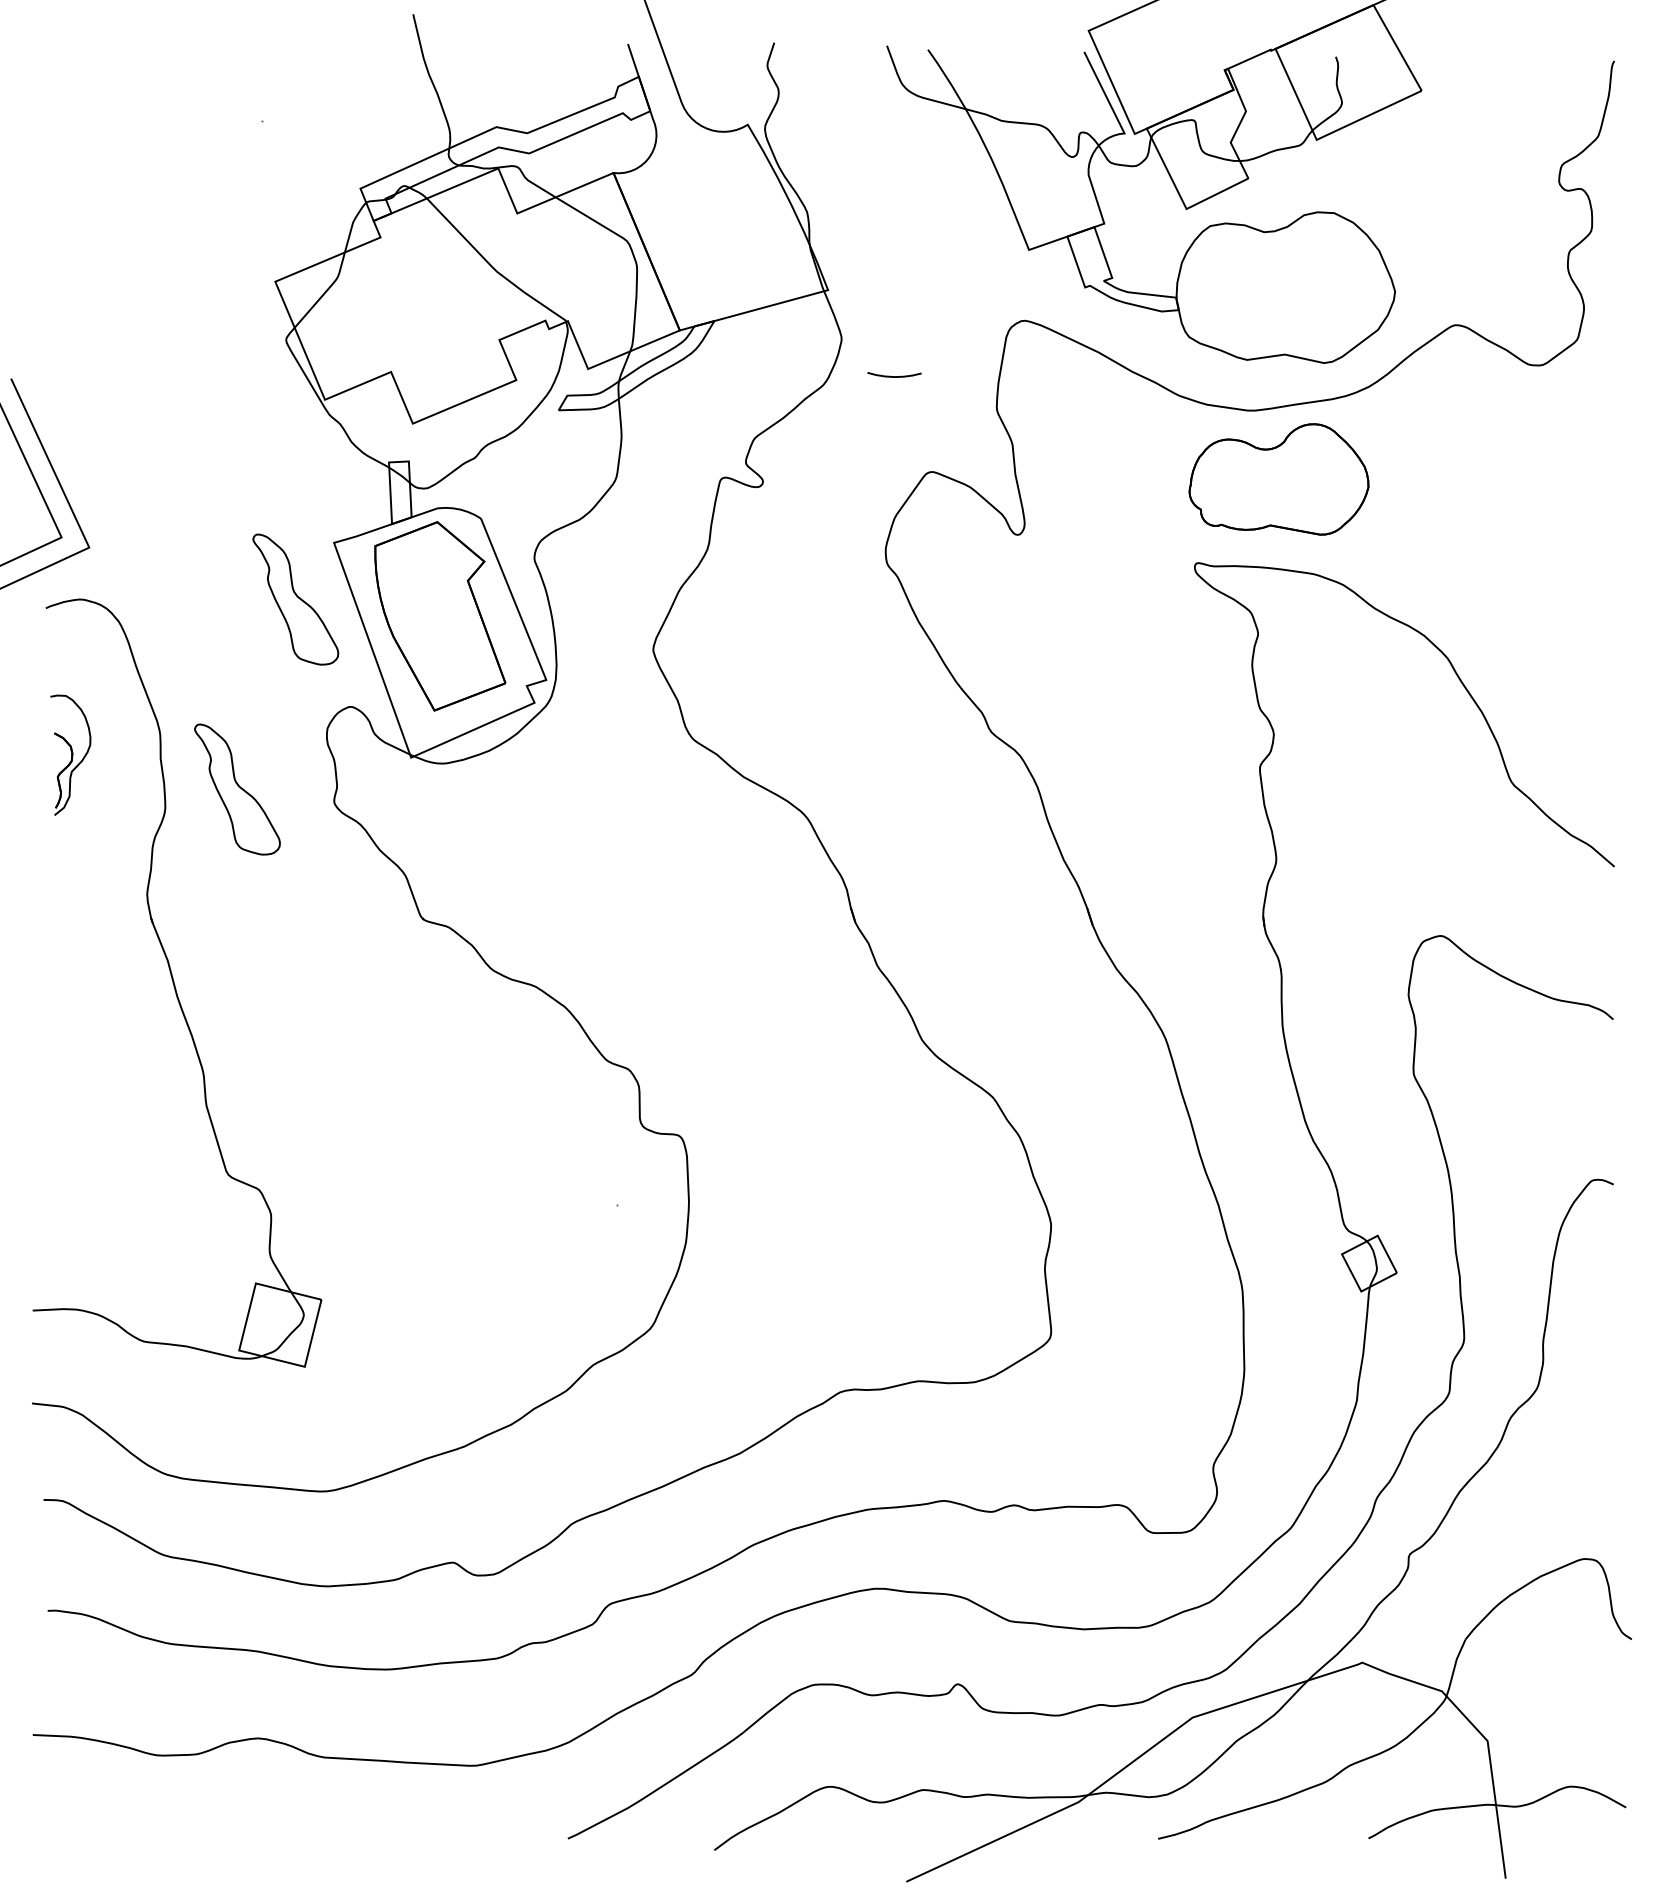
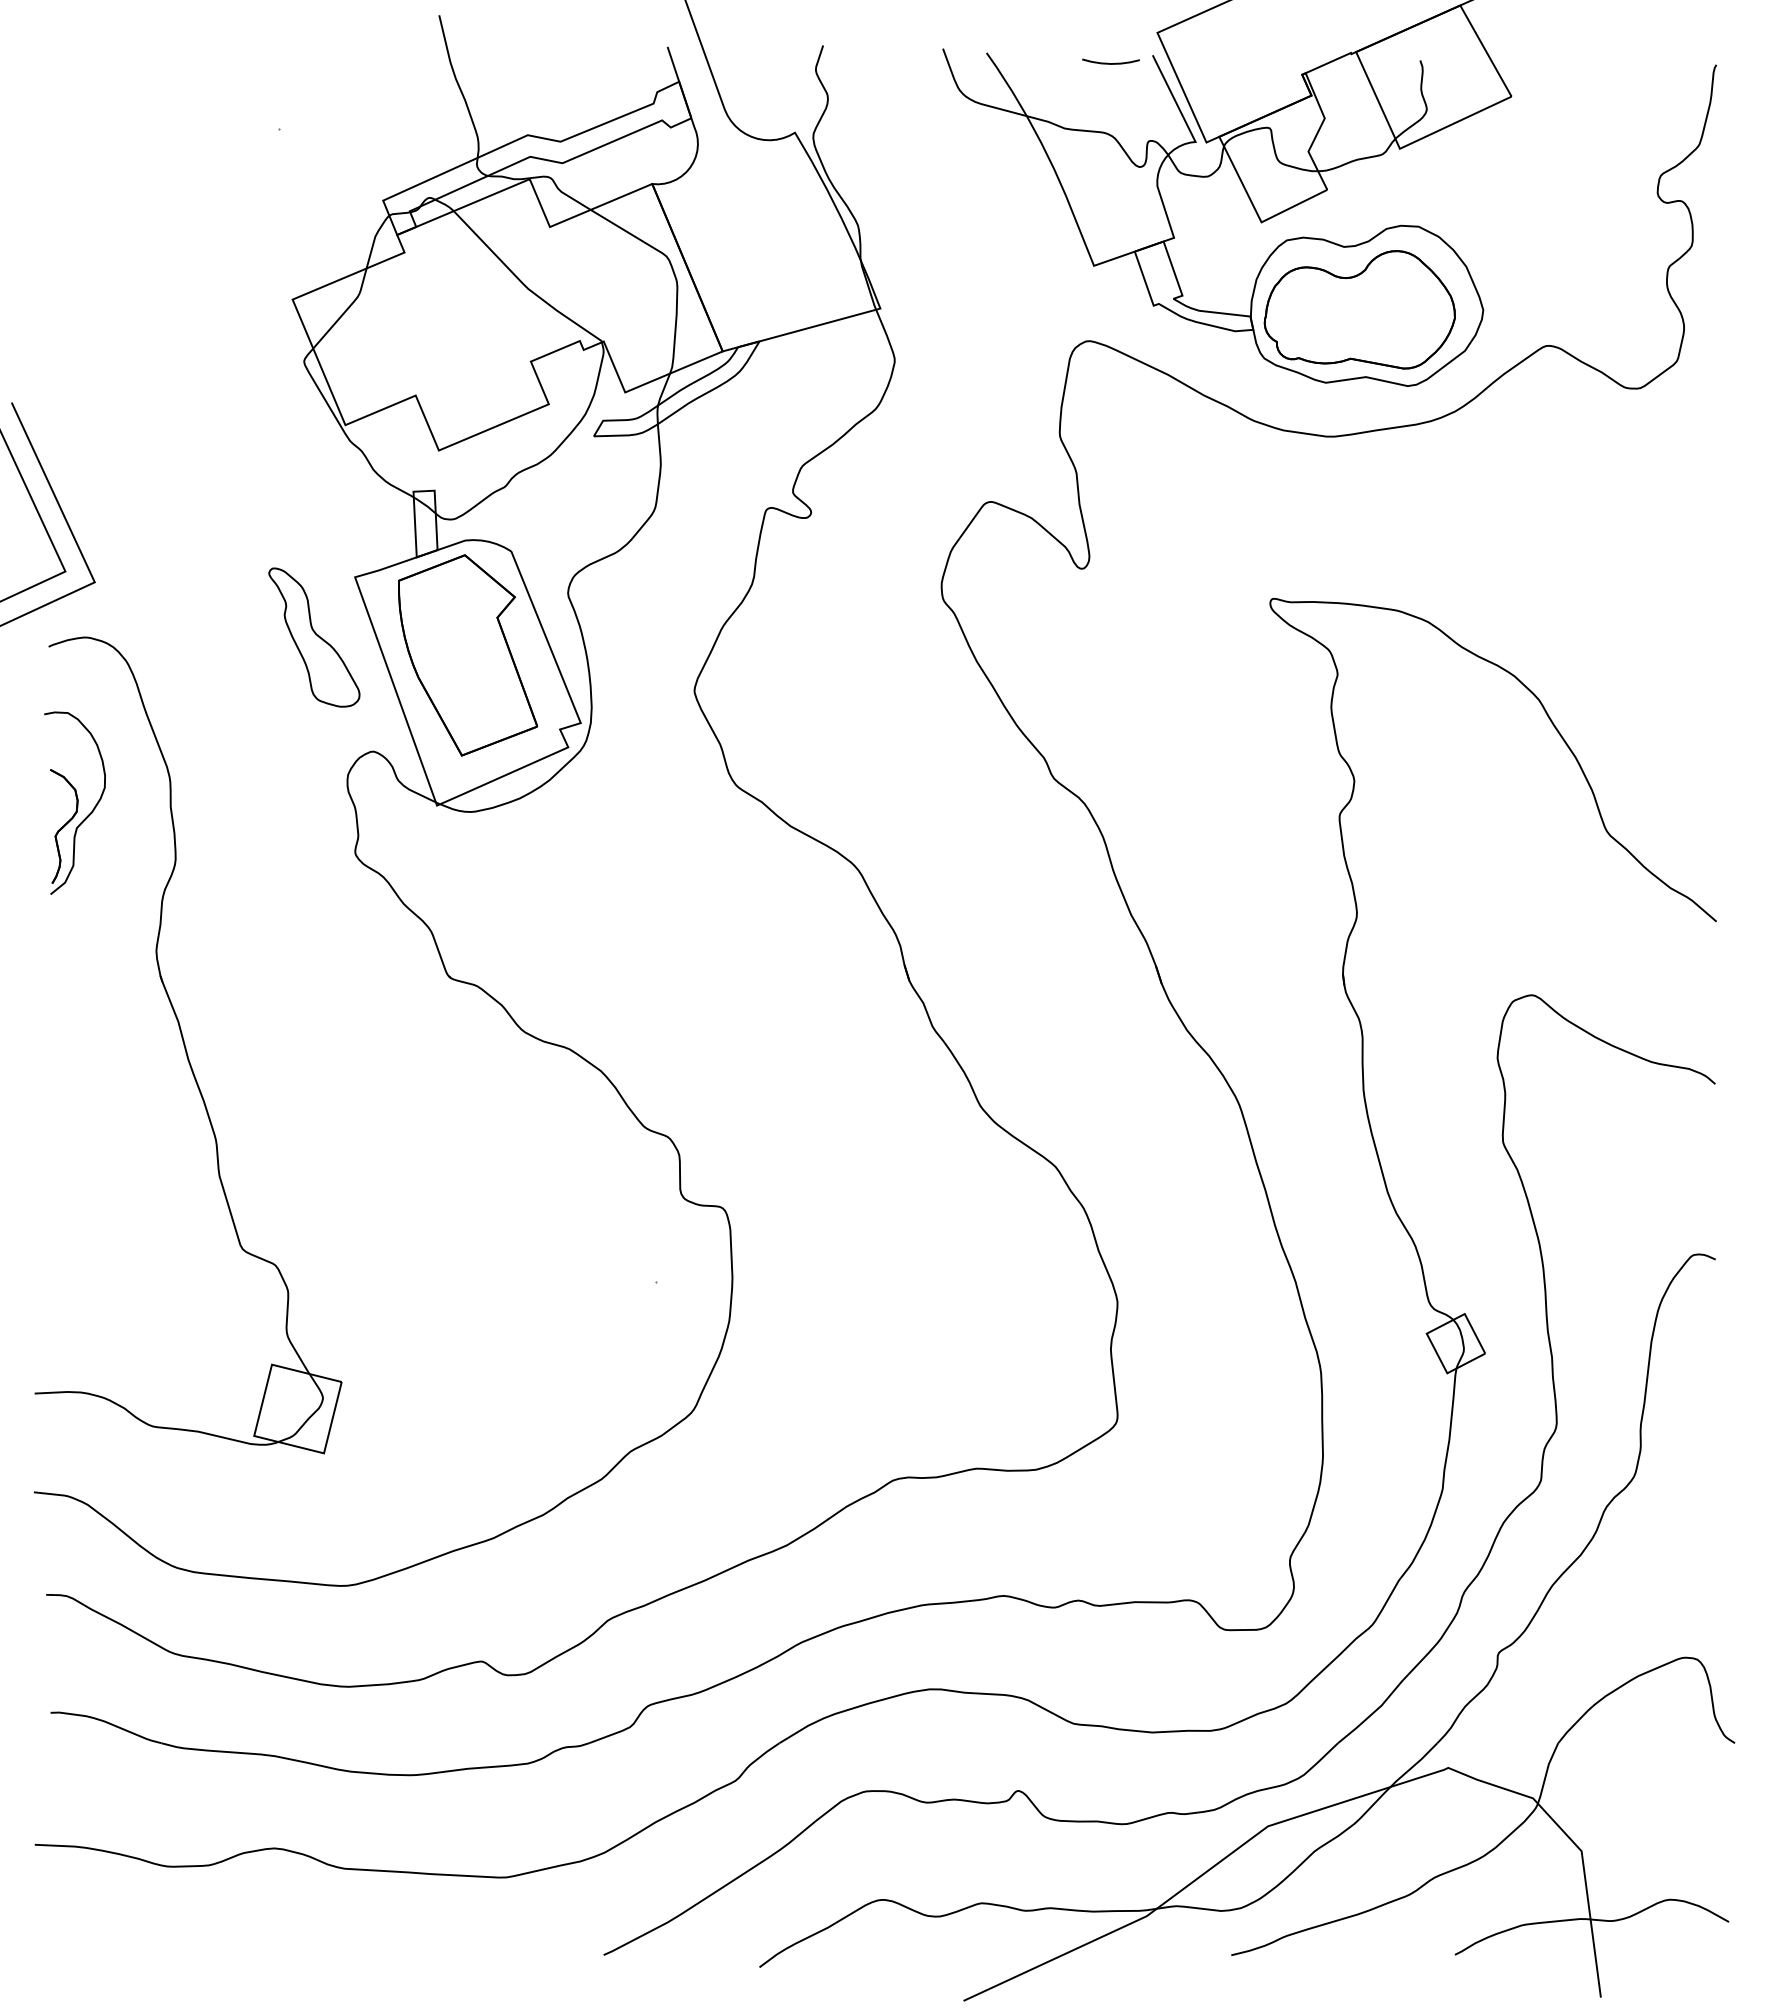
curve: (894, 376) -> (1110, 63), moved
part: (1278, 479) -> (1359, 309), moved
part: (70, 754) -> (74, 802), size x1.43
part: (237, 789) -> (252, 839), removed

